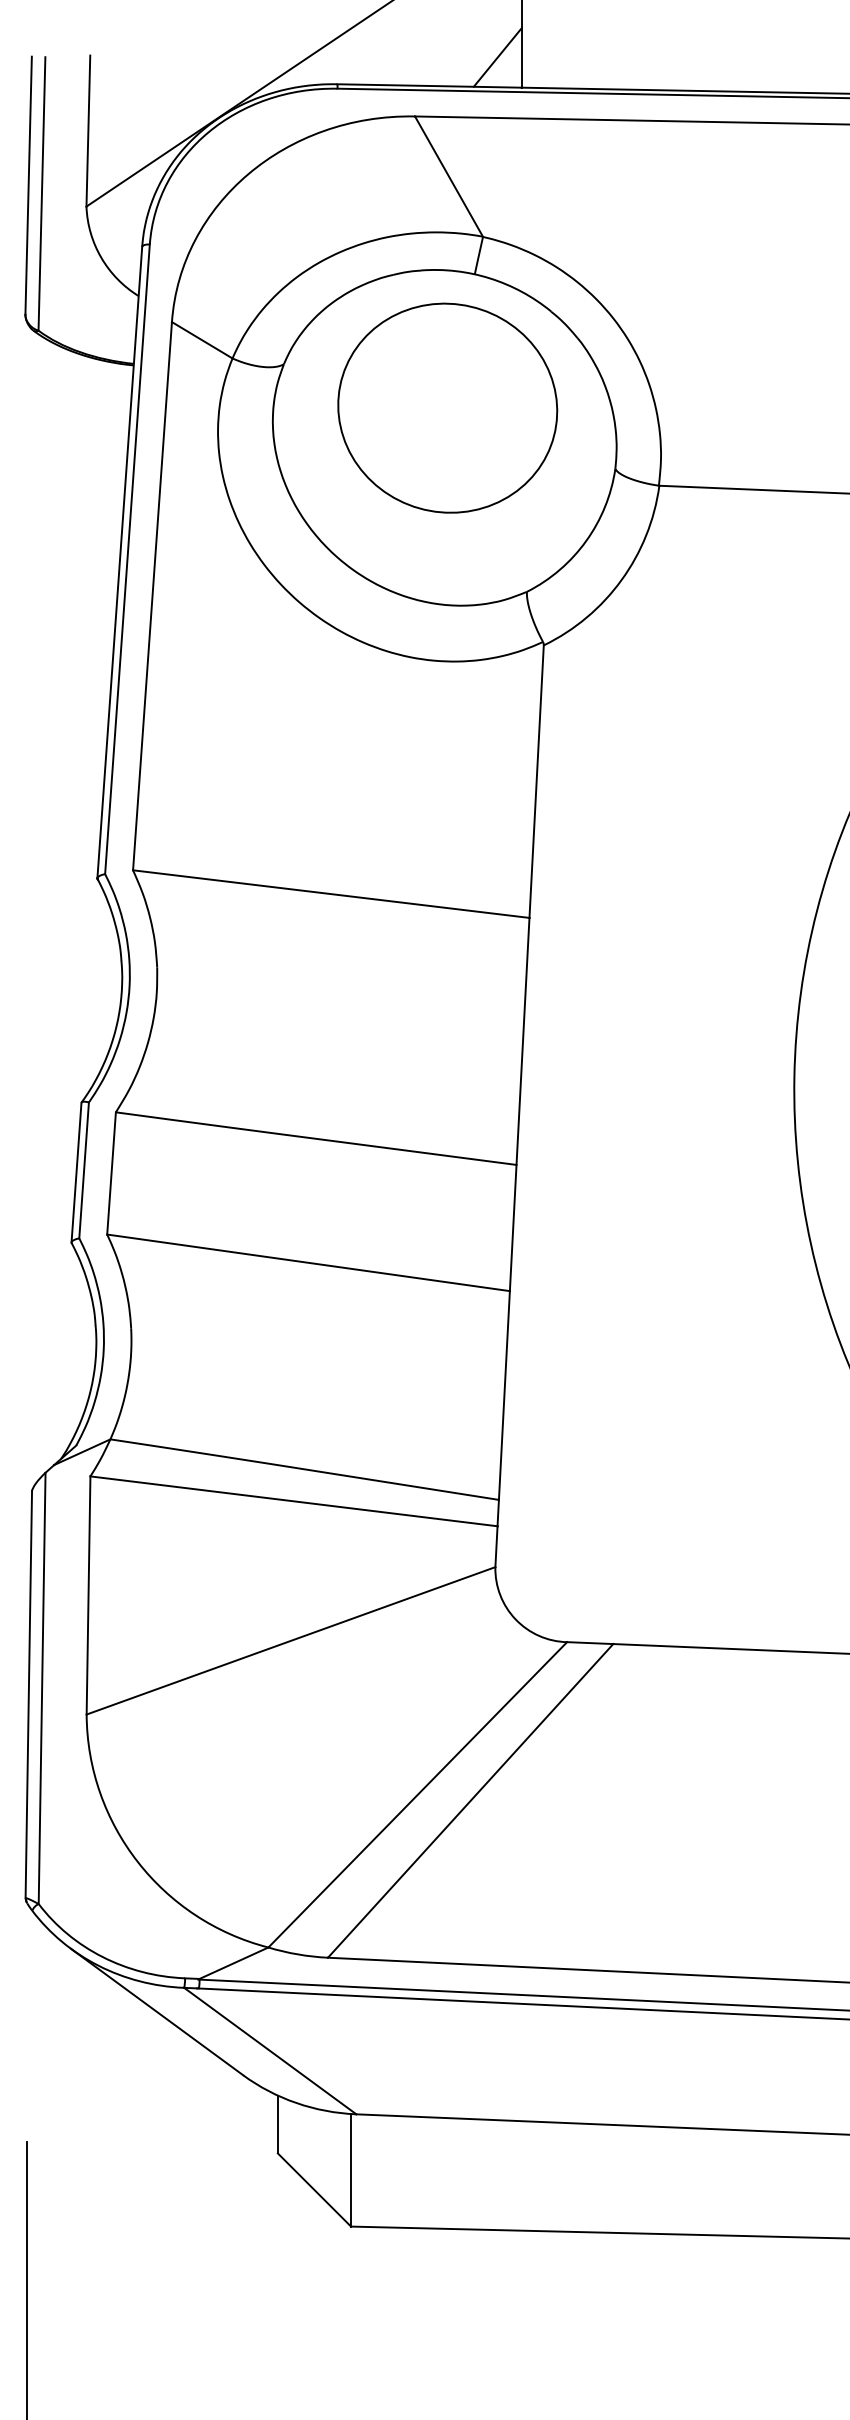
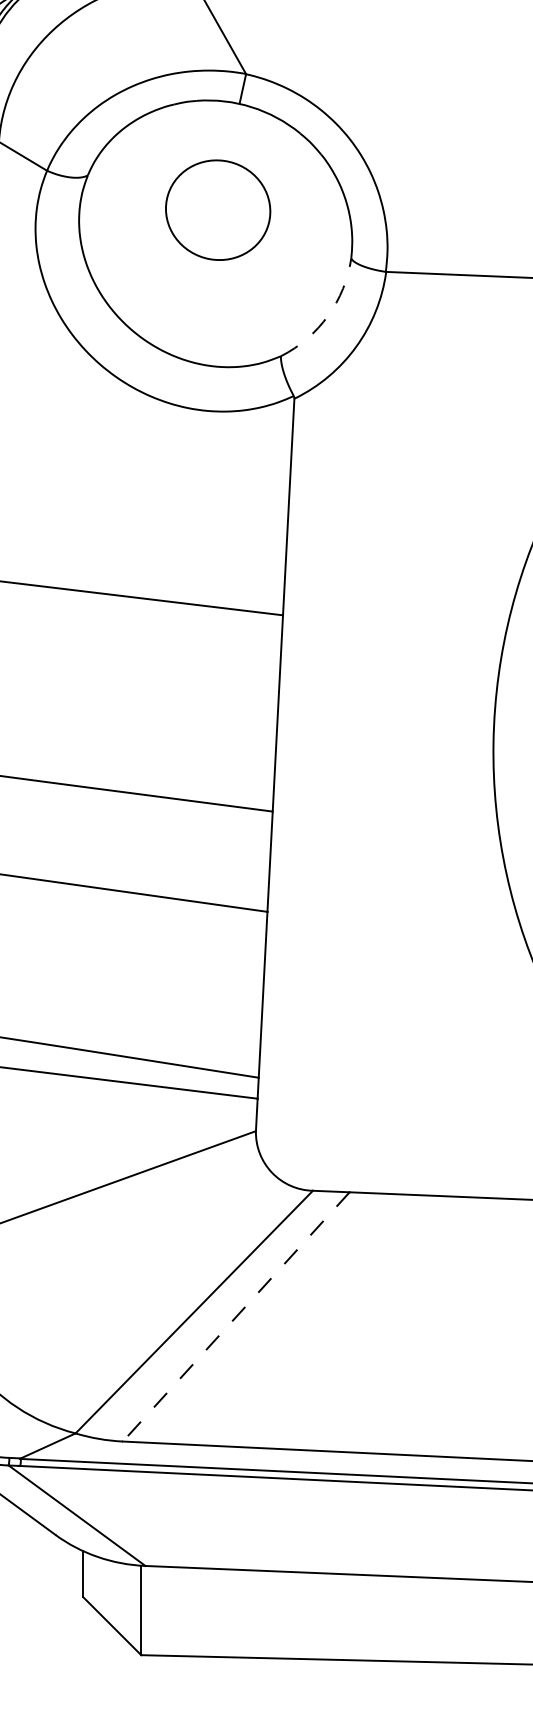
part: (447, 407) -> (217, 209), size x0.6
arc: (586, 541) -> (328, 316), solid -> dashed
line: (470, 1801) -> (236, 1317), solid -> dashed

